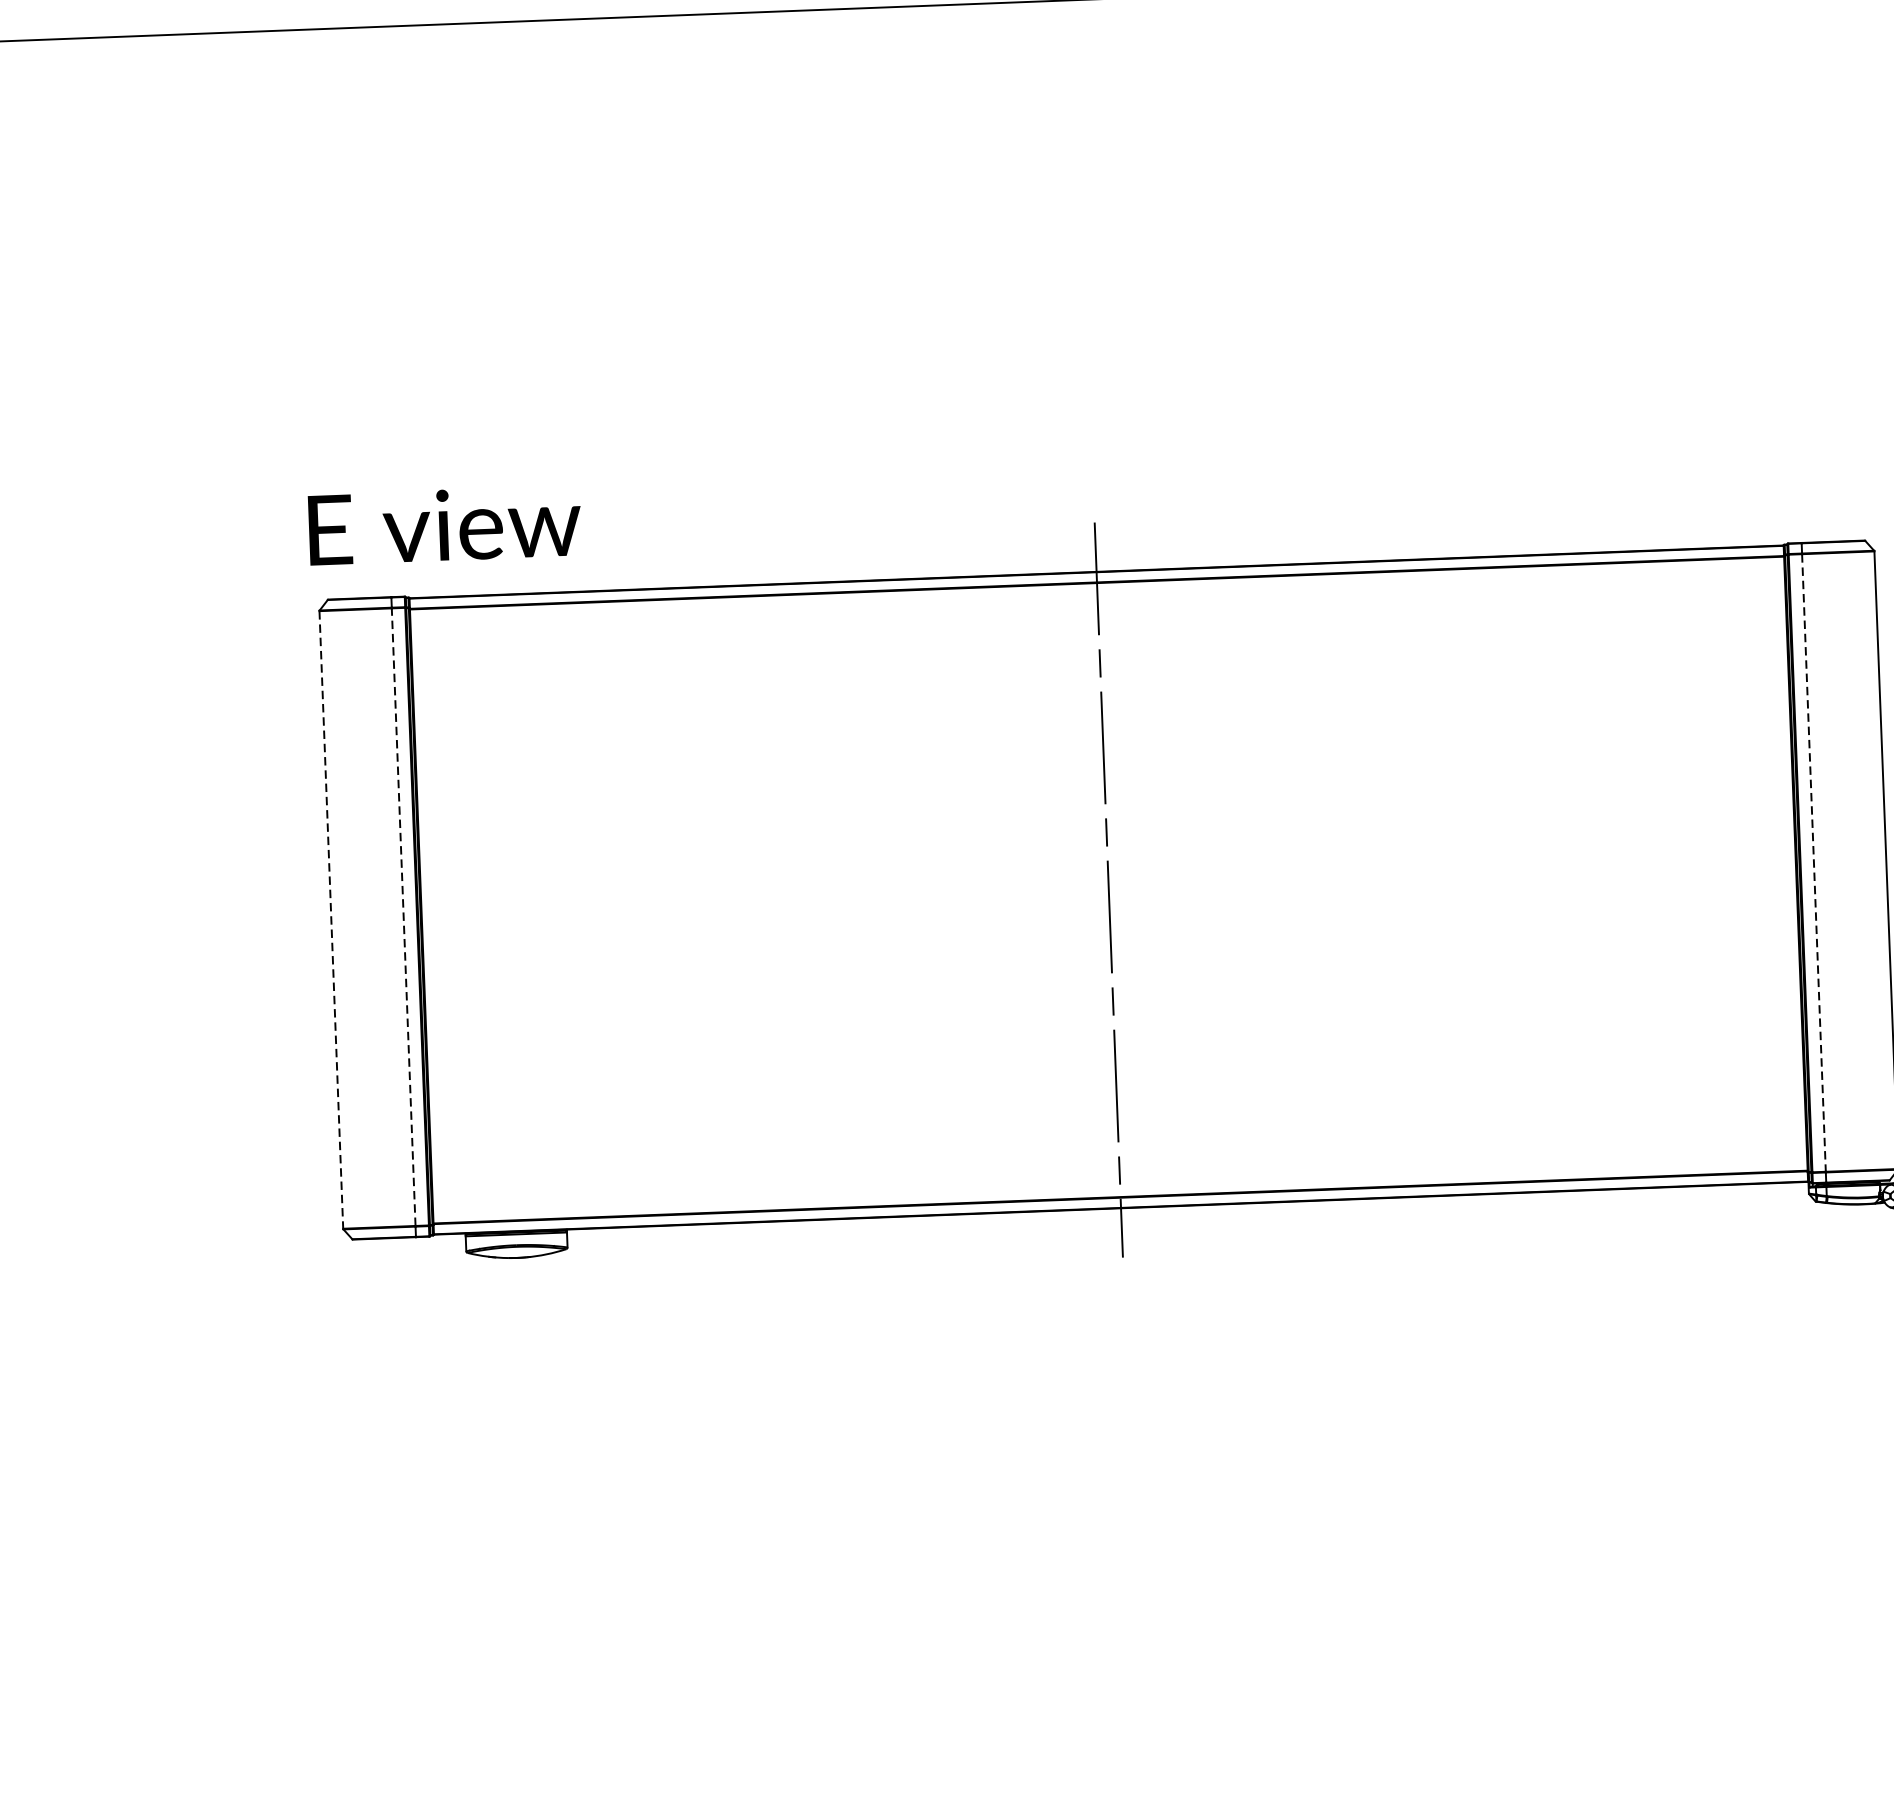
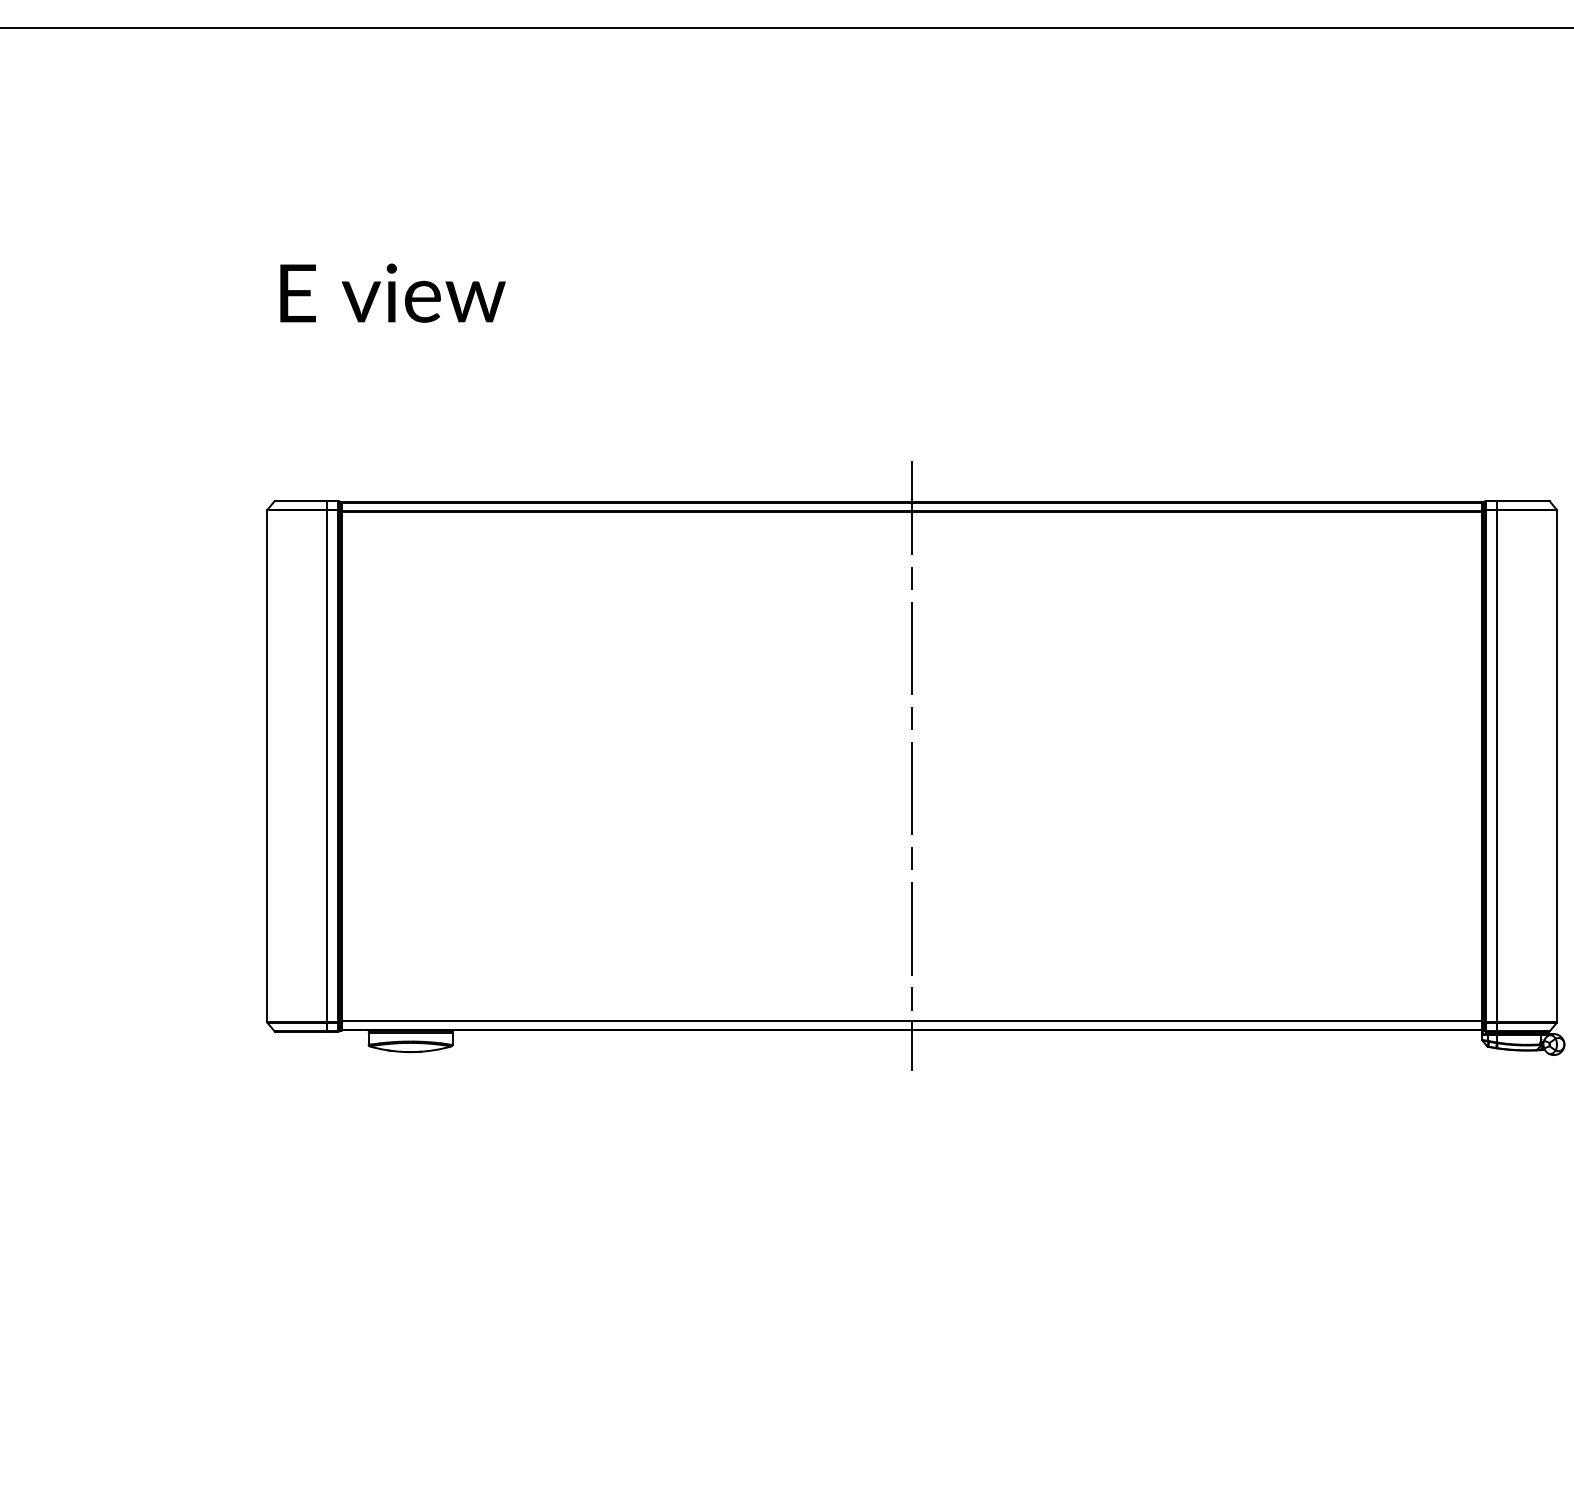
text: (444, 524) -> (392, 292), moved
line: (1813, 863) -> (1496, 766), dashed -> solid
line: (403, 916) -> (327, 765), dashed -> solid
line: (331, 920) -> (267, 766), dashed -> solid

